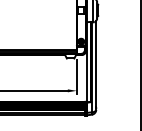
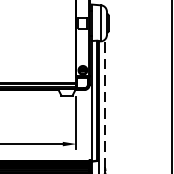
line: (96, 63) -> (105, 103), solid -> dashed

